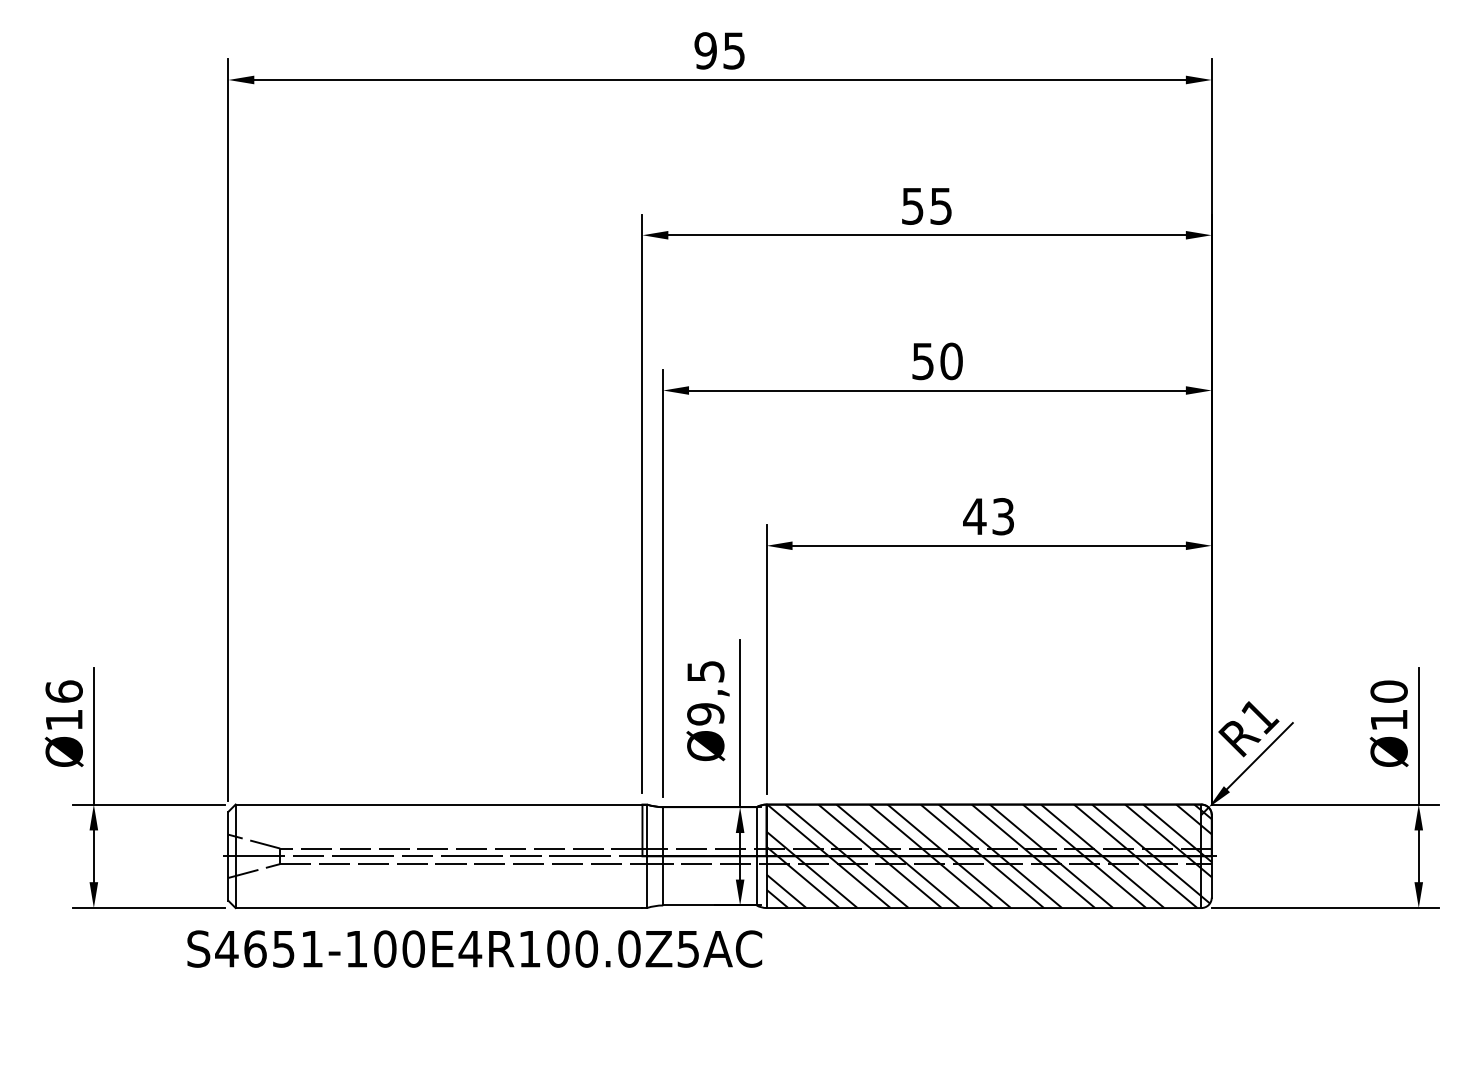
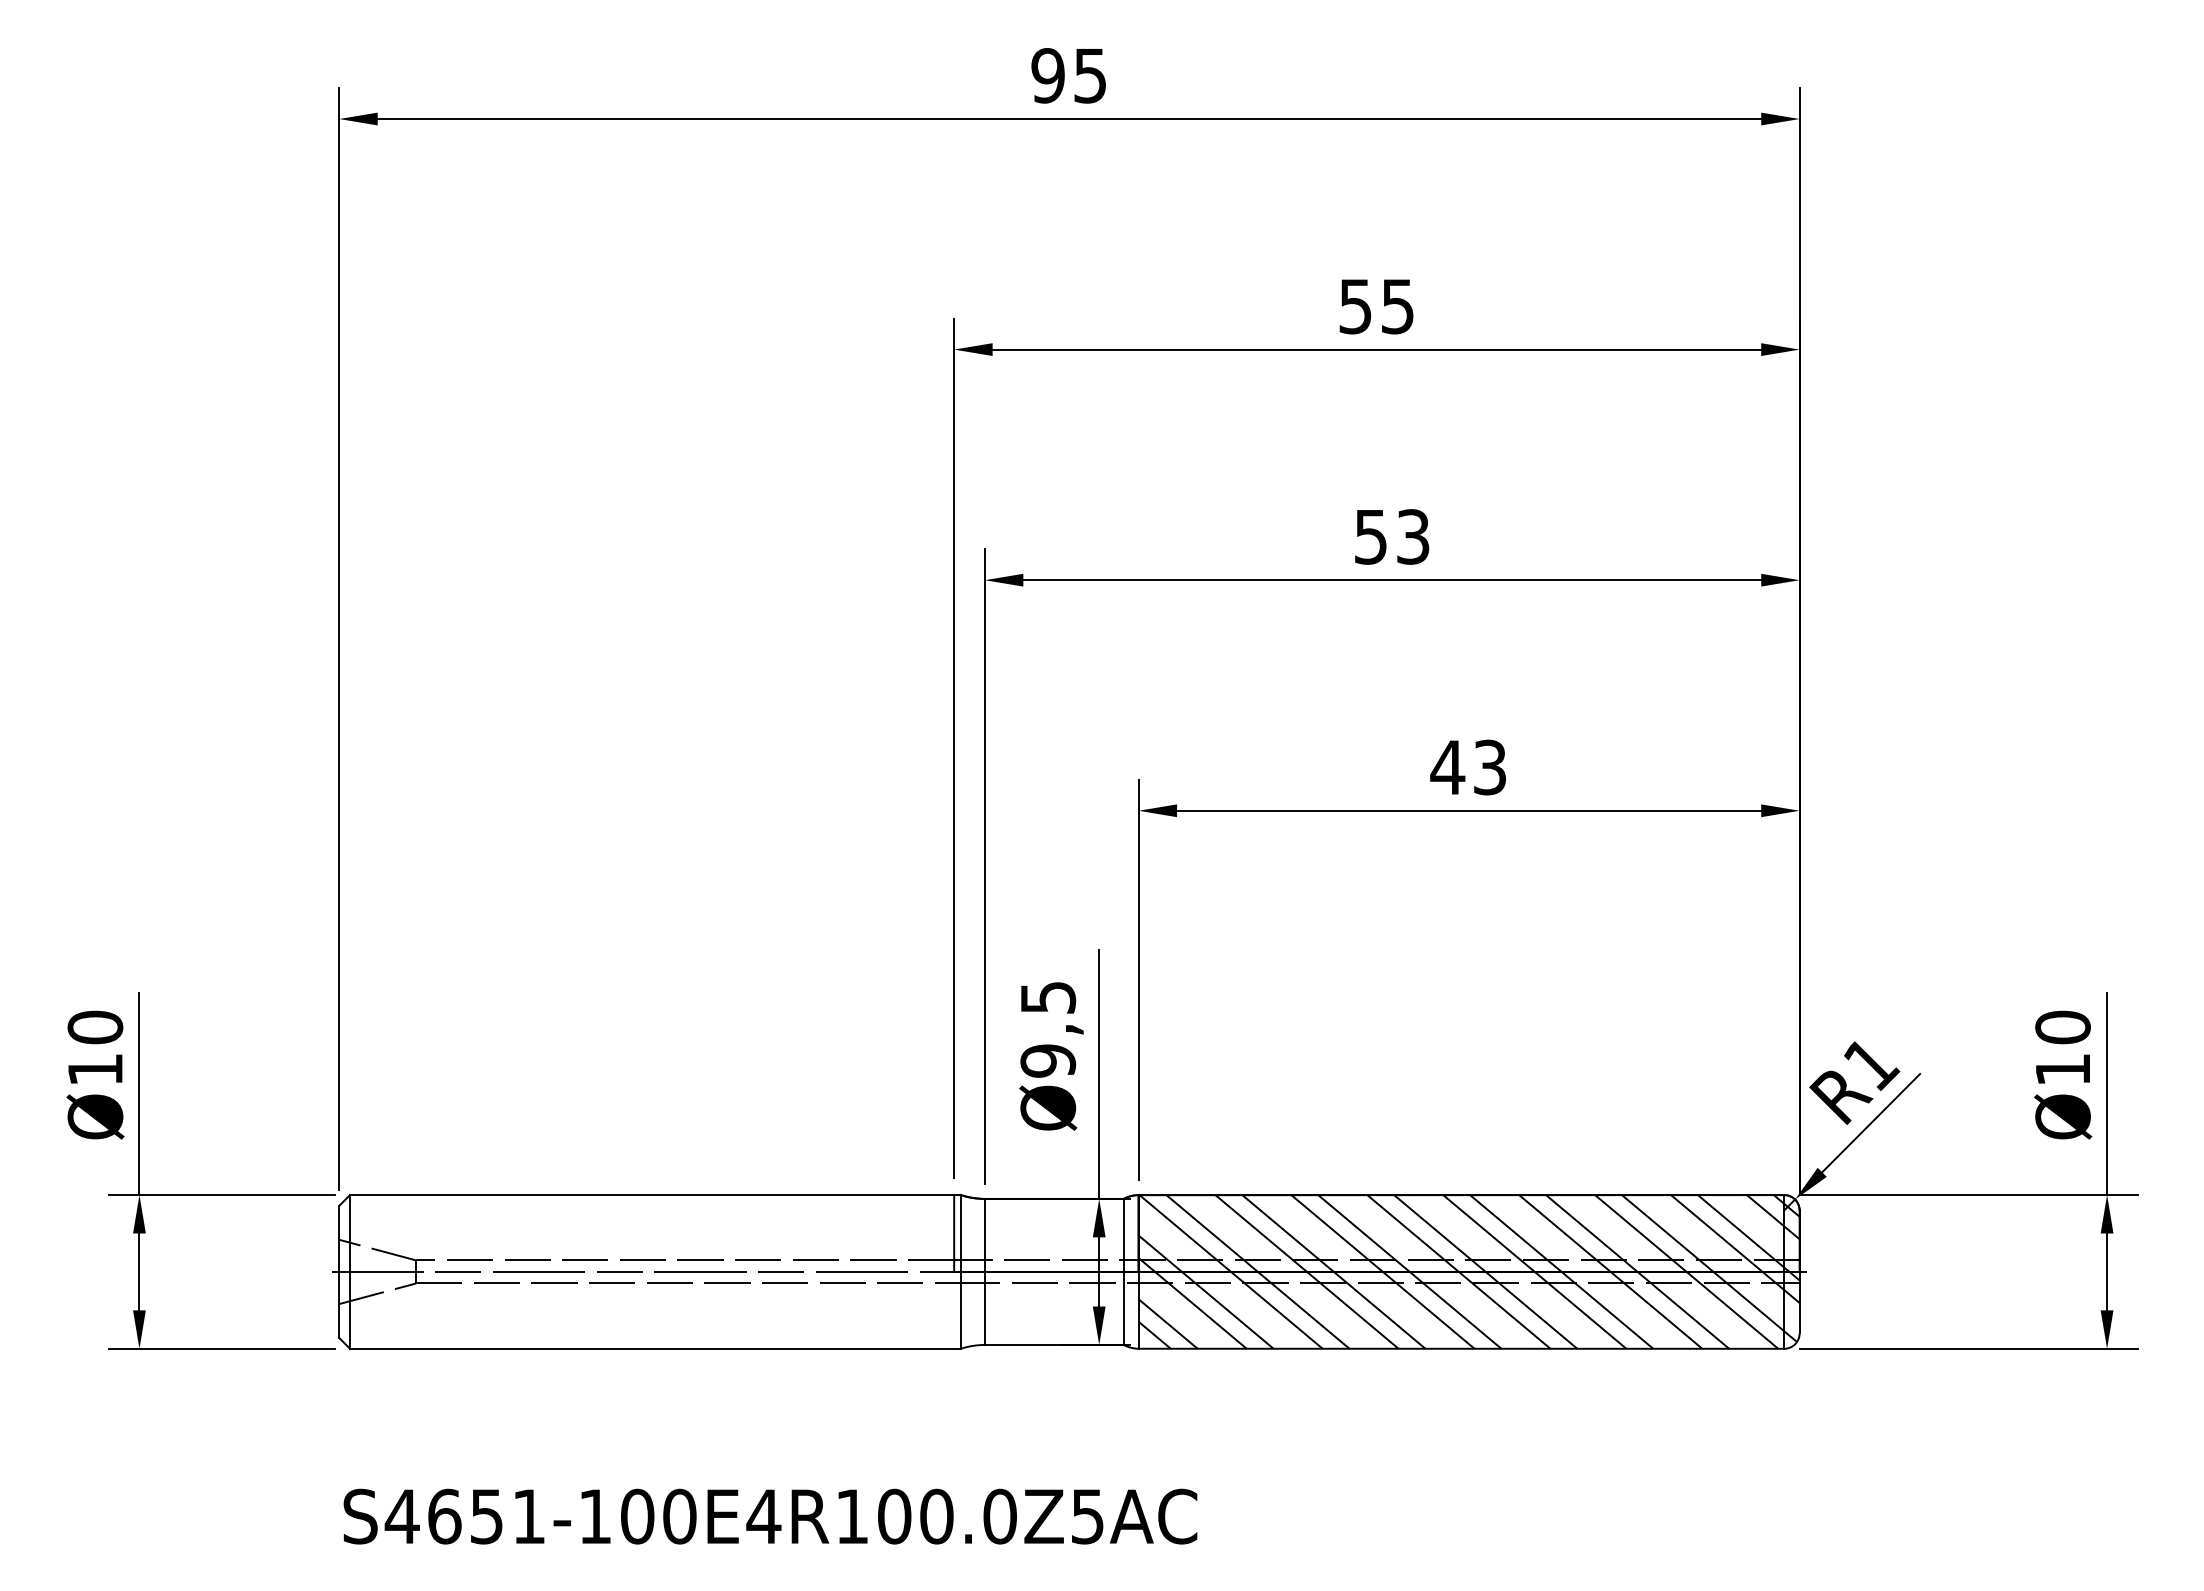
text: (951, 361) -> (1413, 537), 50 -> 53
text: (63, 691) -> (94, 1027), Ø16 -> Ø10
text: (474, 948) -> (770, 1515), moved

